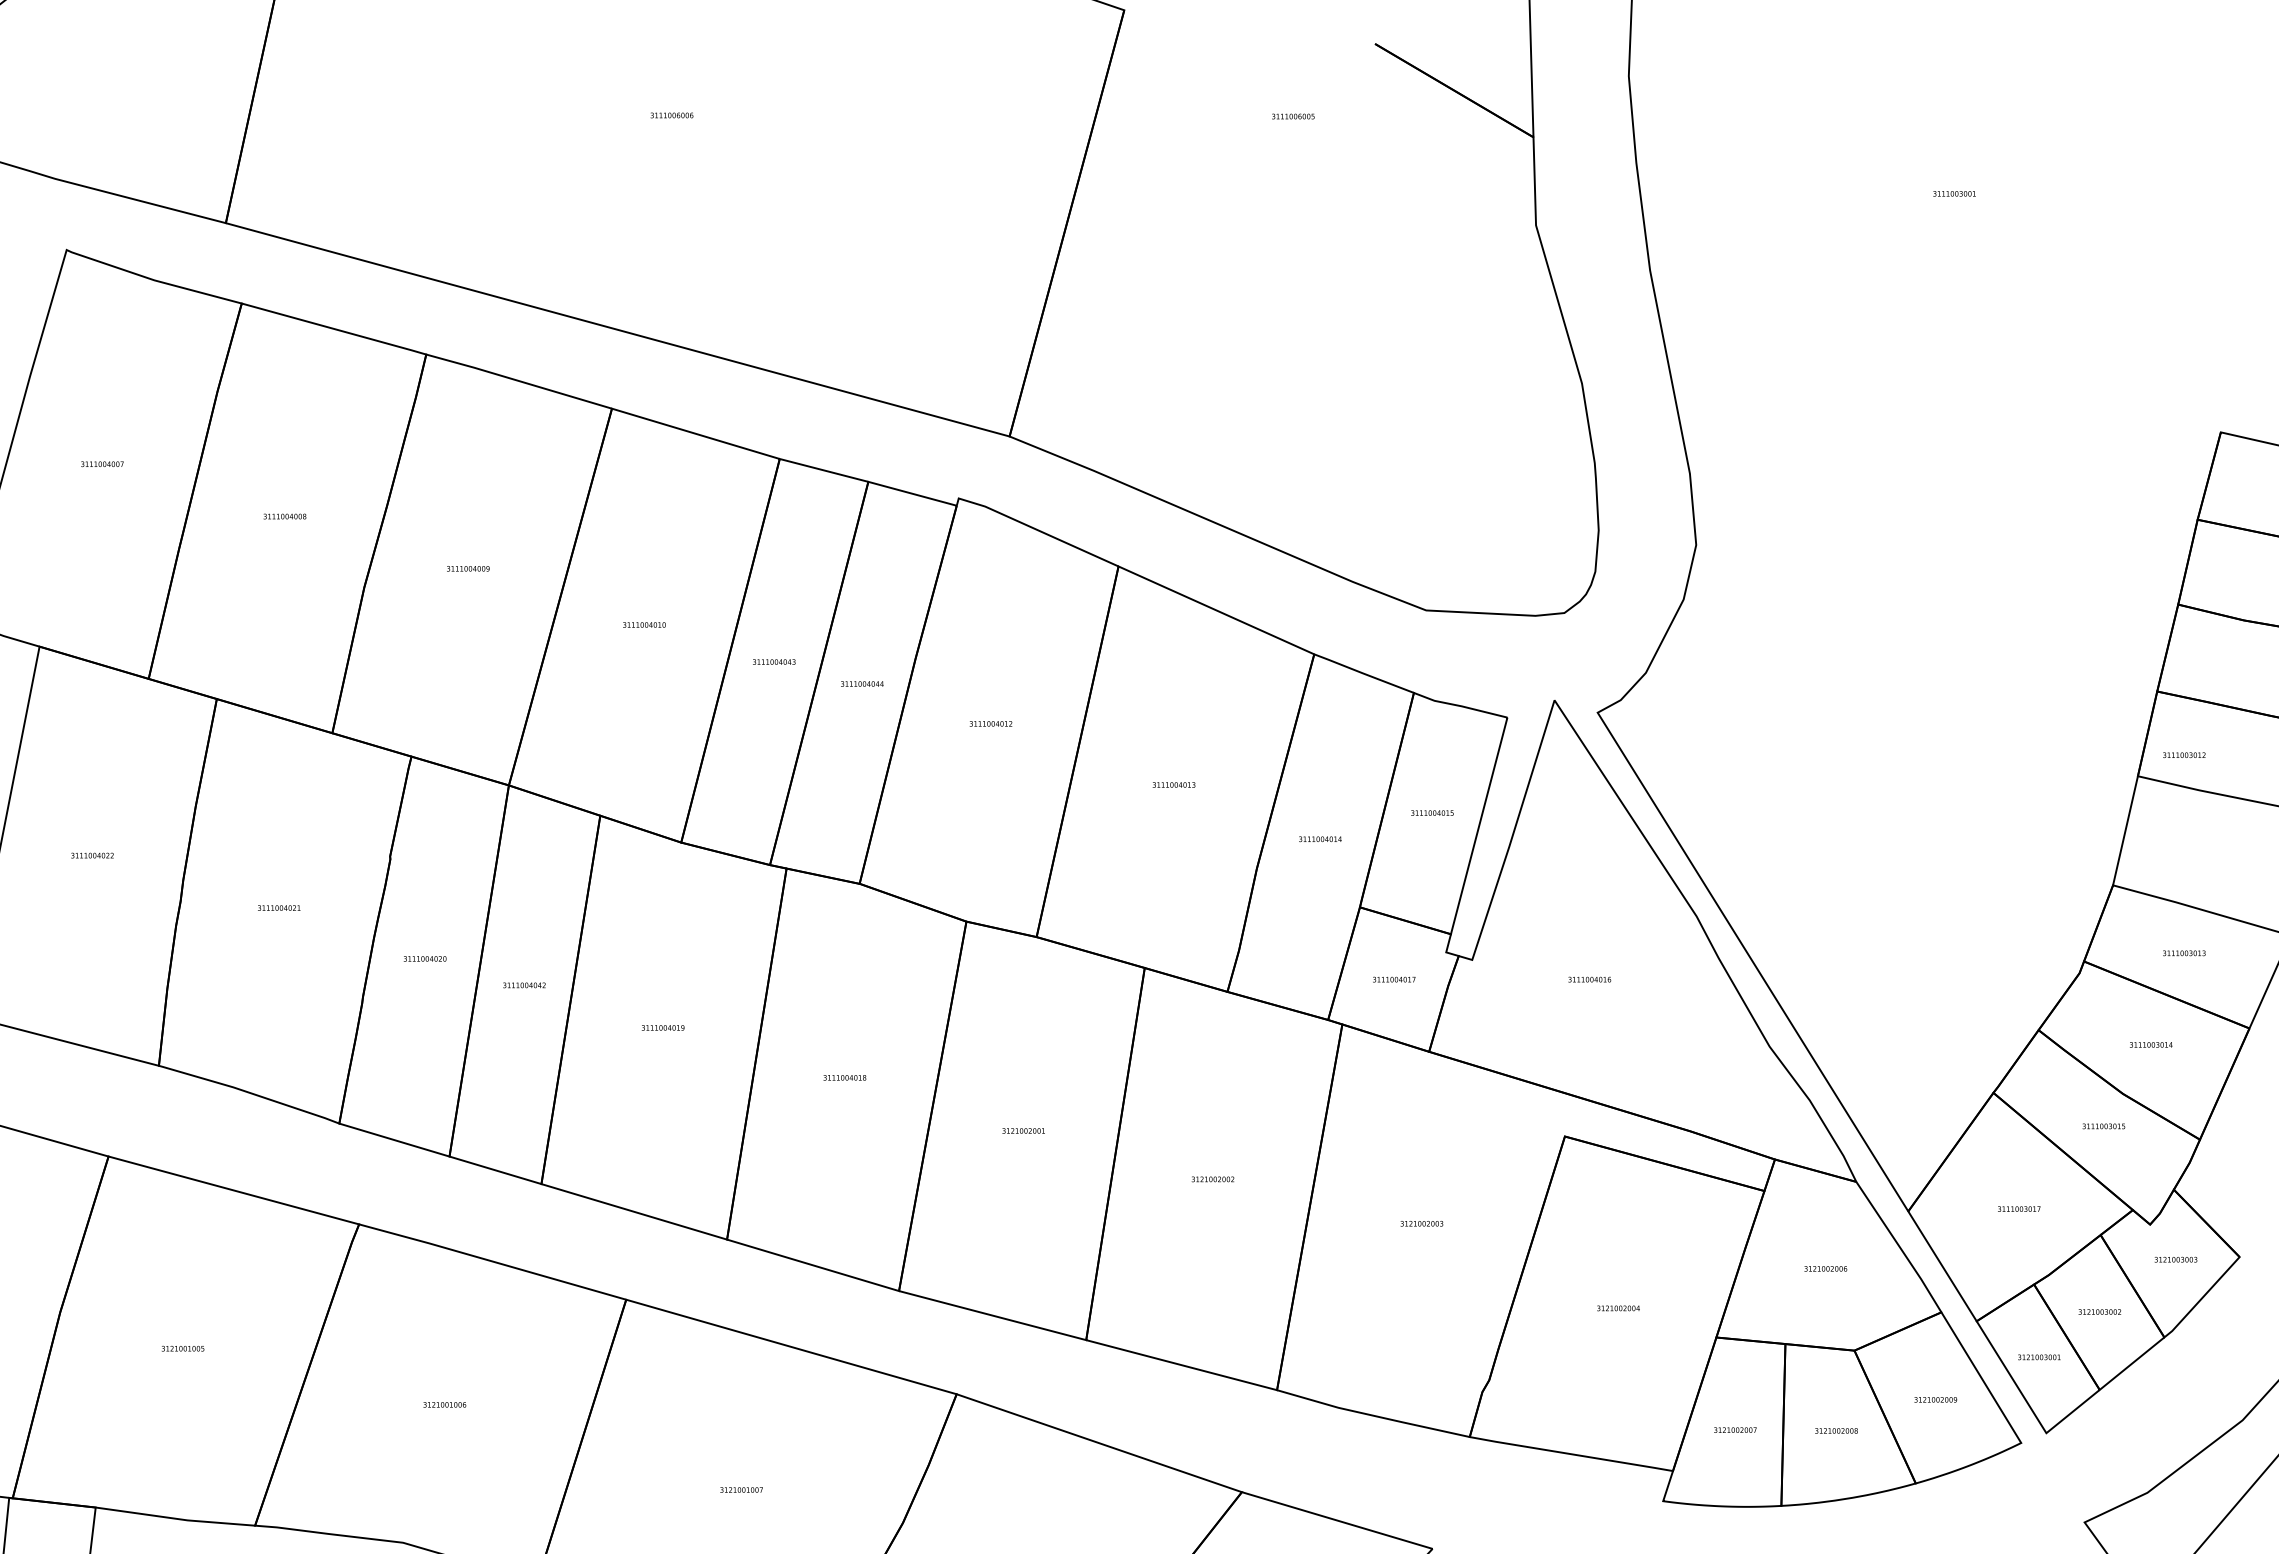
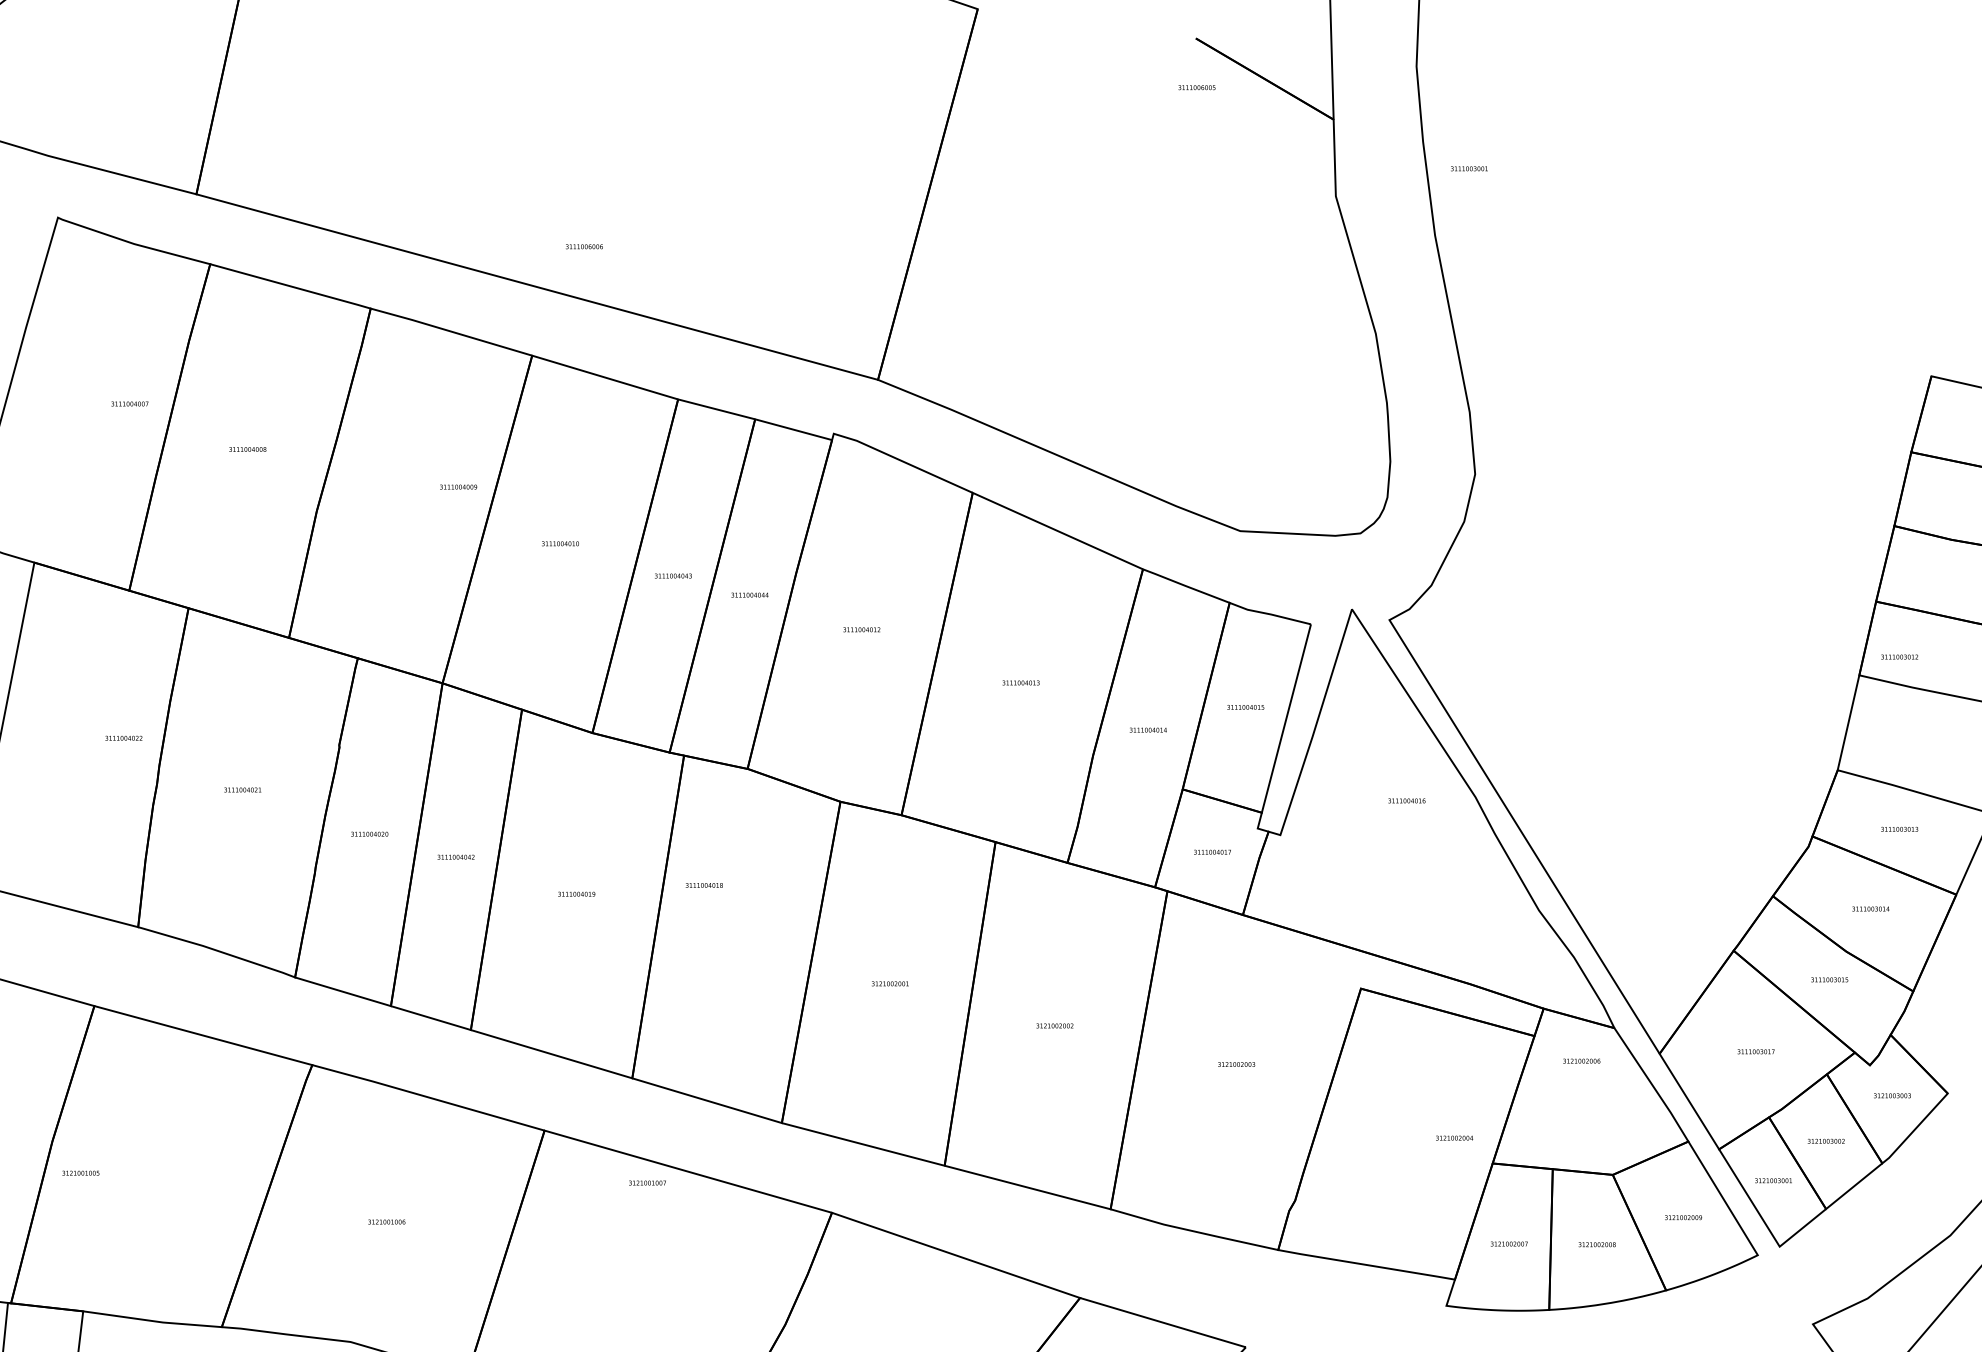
text: (671, 115) -> (583, 246), moved
text: (1293, 116) -> (1197, 87), moved
text: (1954, 193) -> (1469, 168), moved
text: (102, 464) -> (129, 404), moved
text: (468, 568) -> (458, 486), moved
text: (92, 855) -> (123, 738), moved
text: (1589, 979) -> (1406, 800), moved
text: (844, 1077) -> (703, 885), moved
text: (1825, 1268) -> (1581, 1060), moved
text: (1618, 1308) -> (1454, 1138), moved
text: (183, 1348) -> (81, 1173), moved
text: (741, 1489) -> (647, 1182), moved

